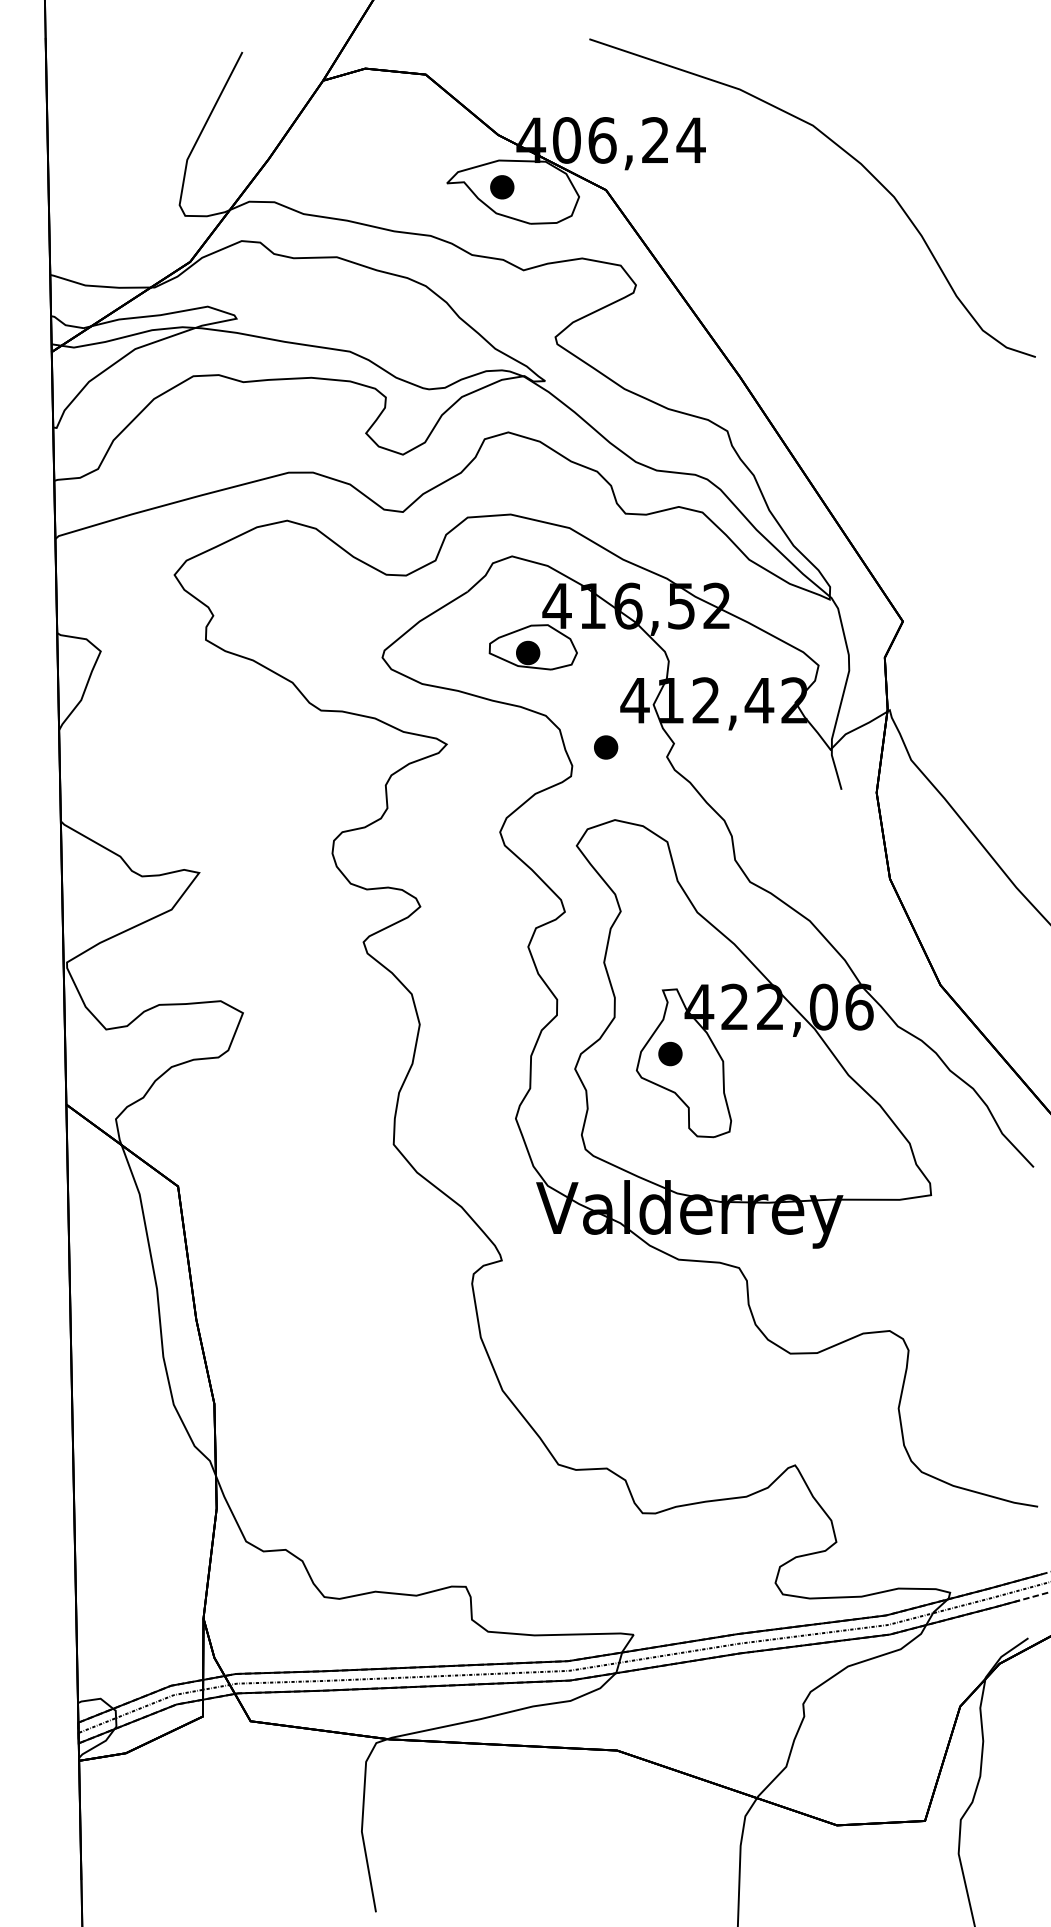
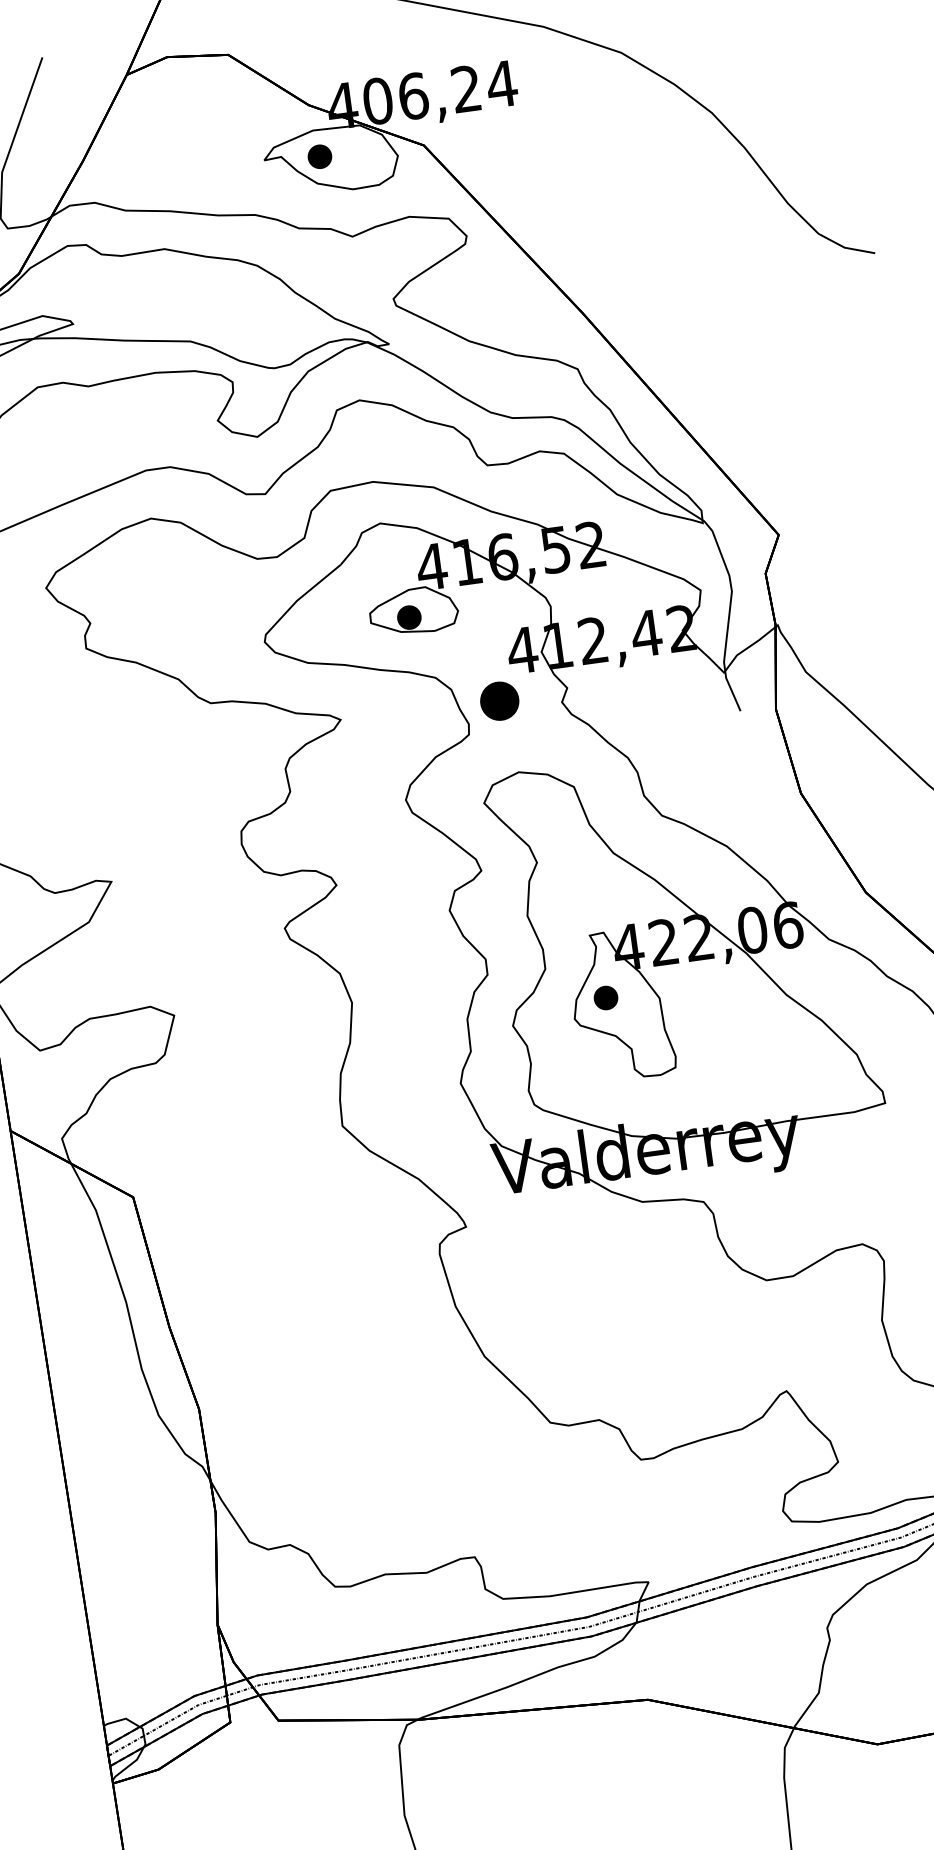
part: (606, 747) -> (500, 701), size x1.6

